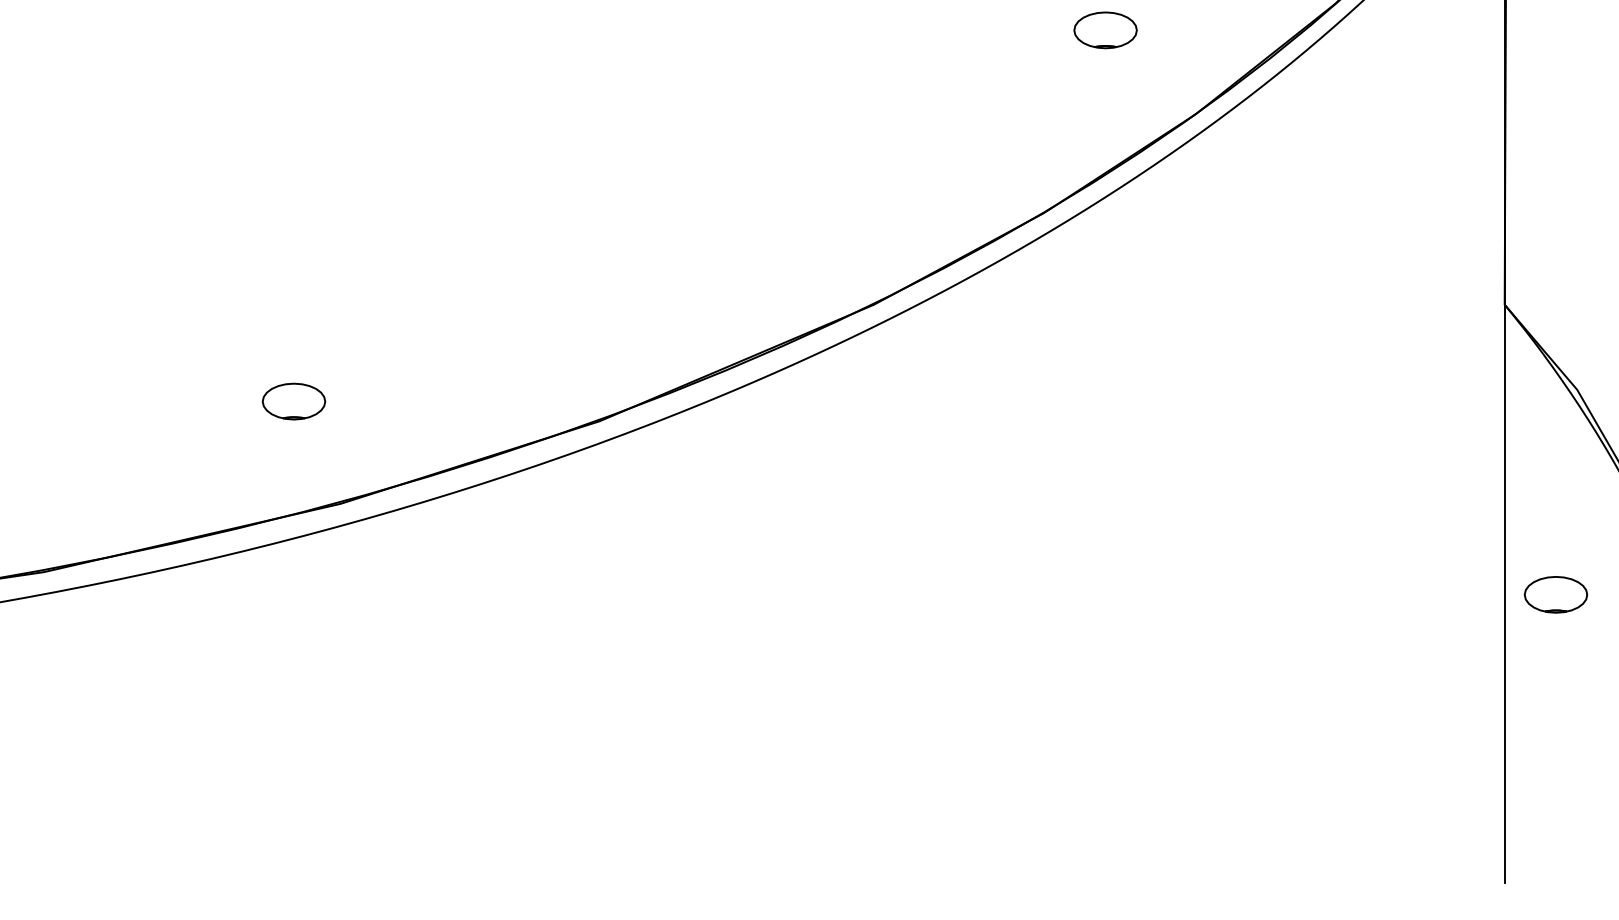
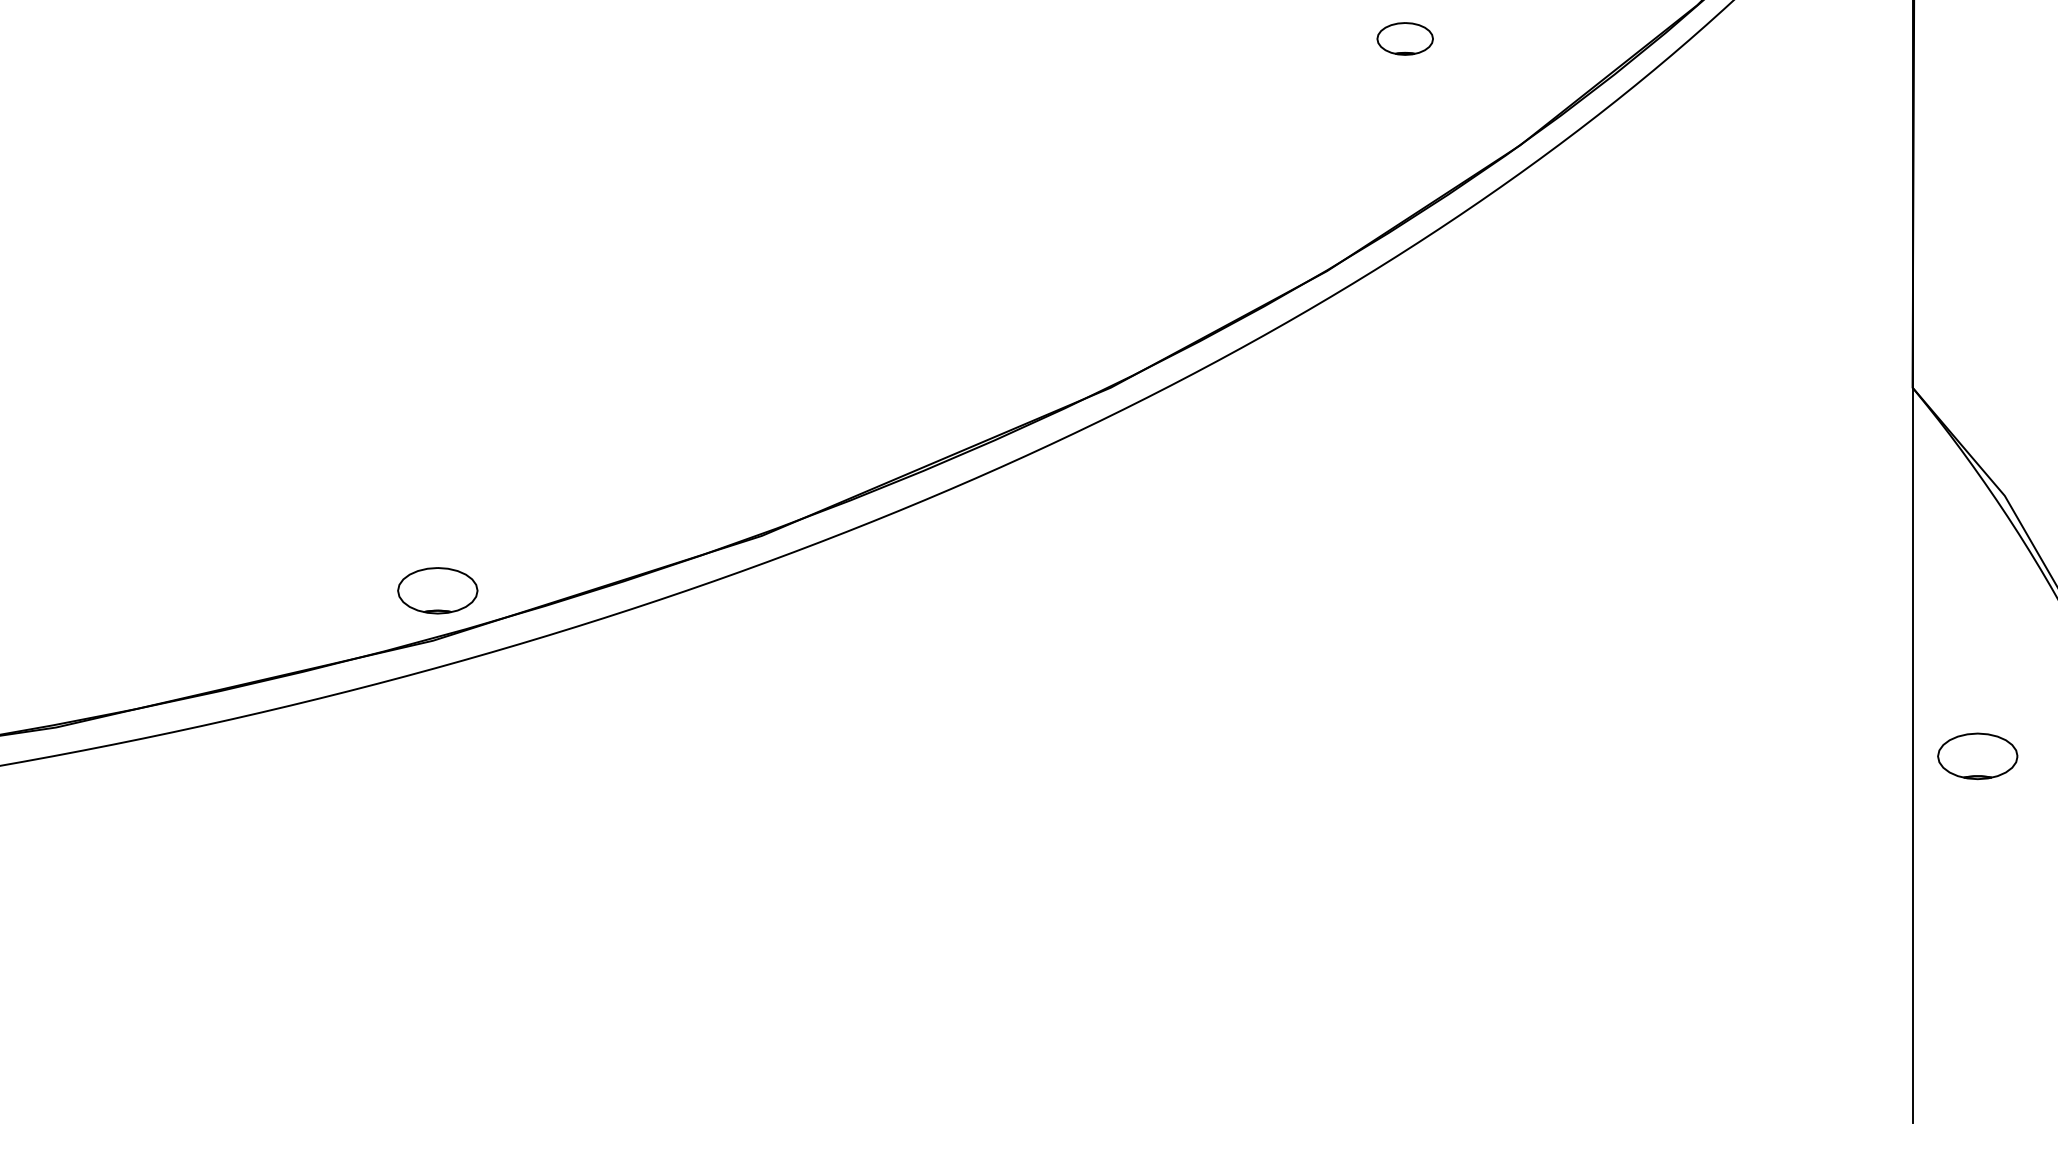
part: (1104, 30) -> (1404, 38), size x0.7
part: (293, 401) -> (437, 590), moved

